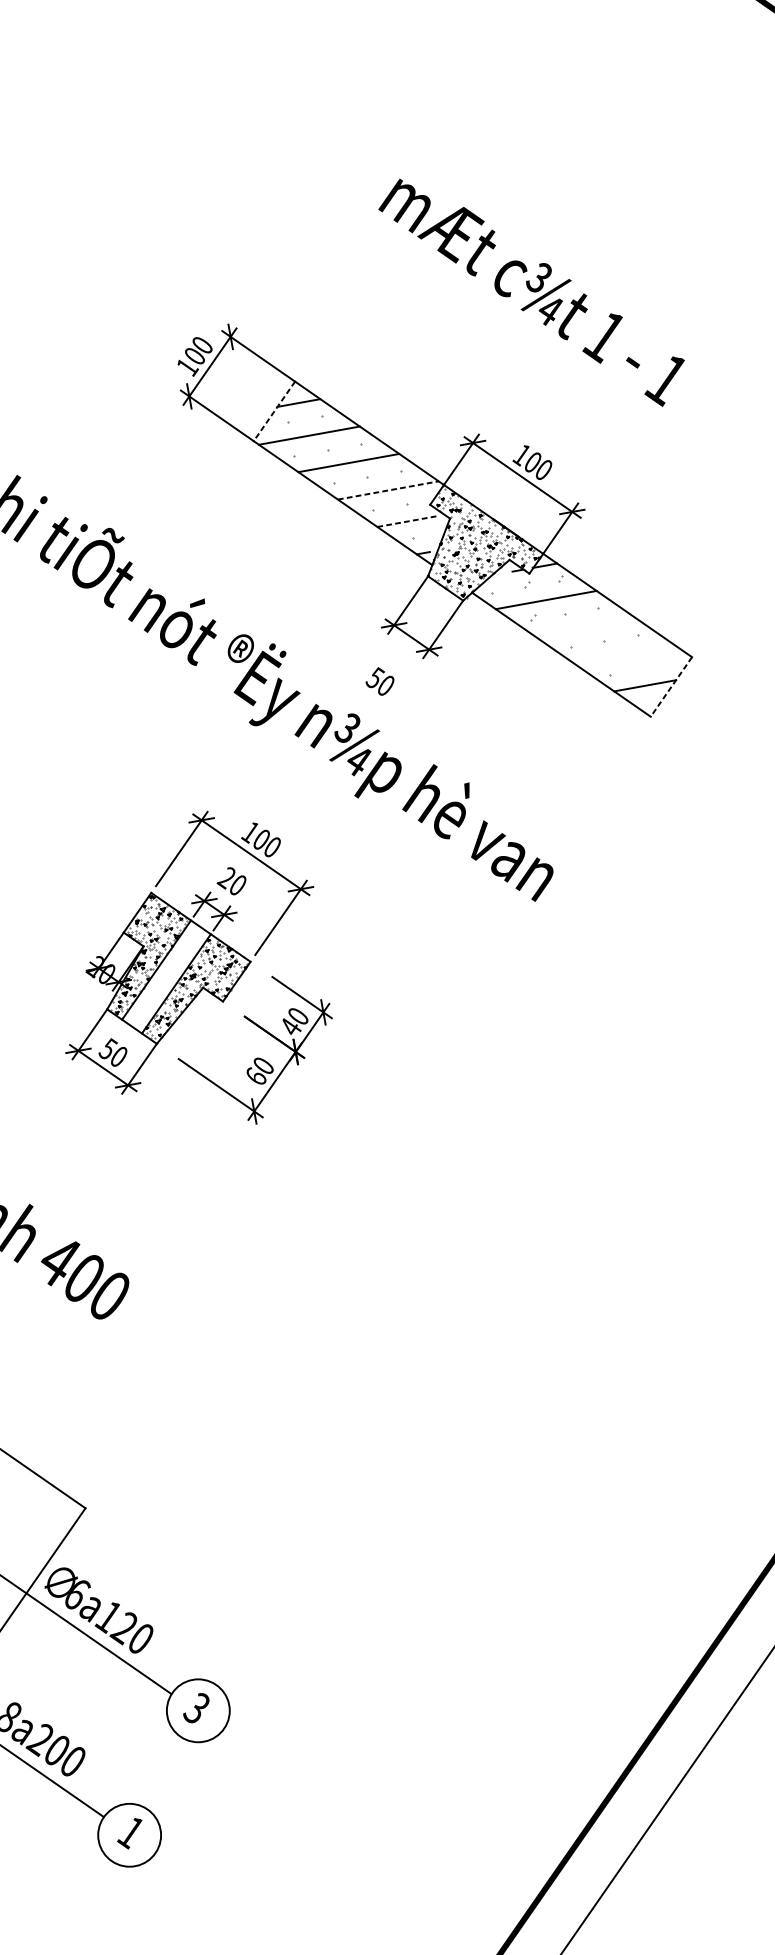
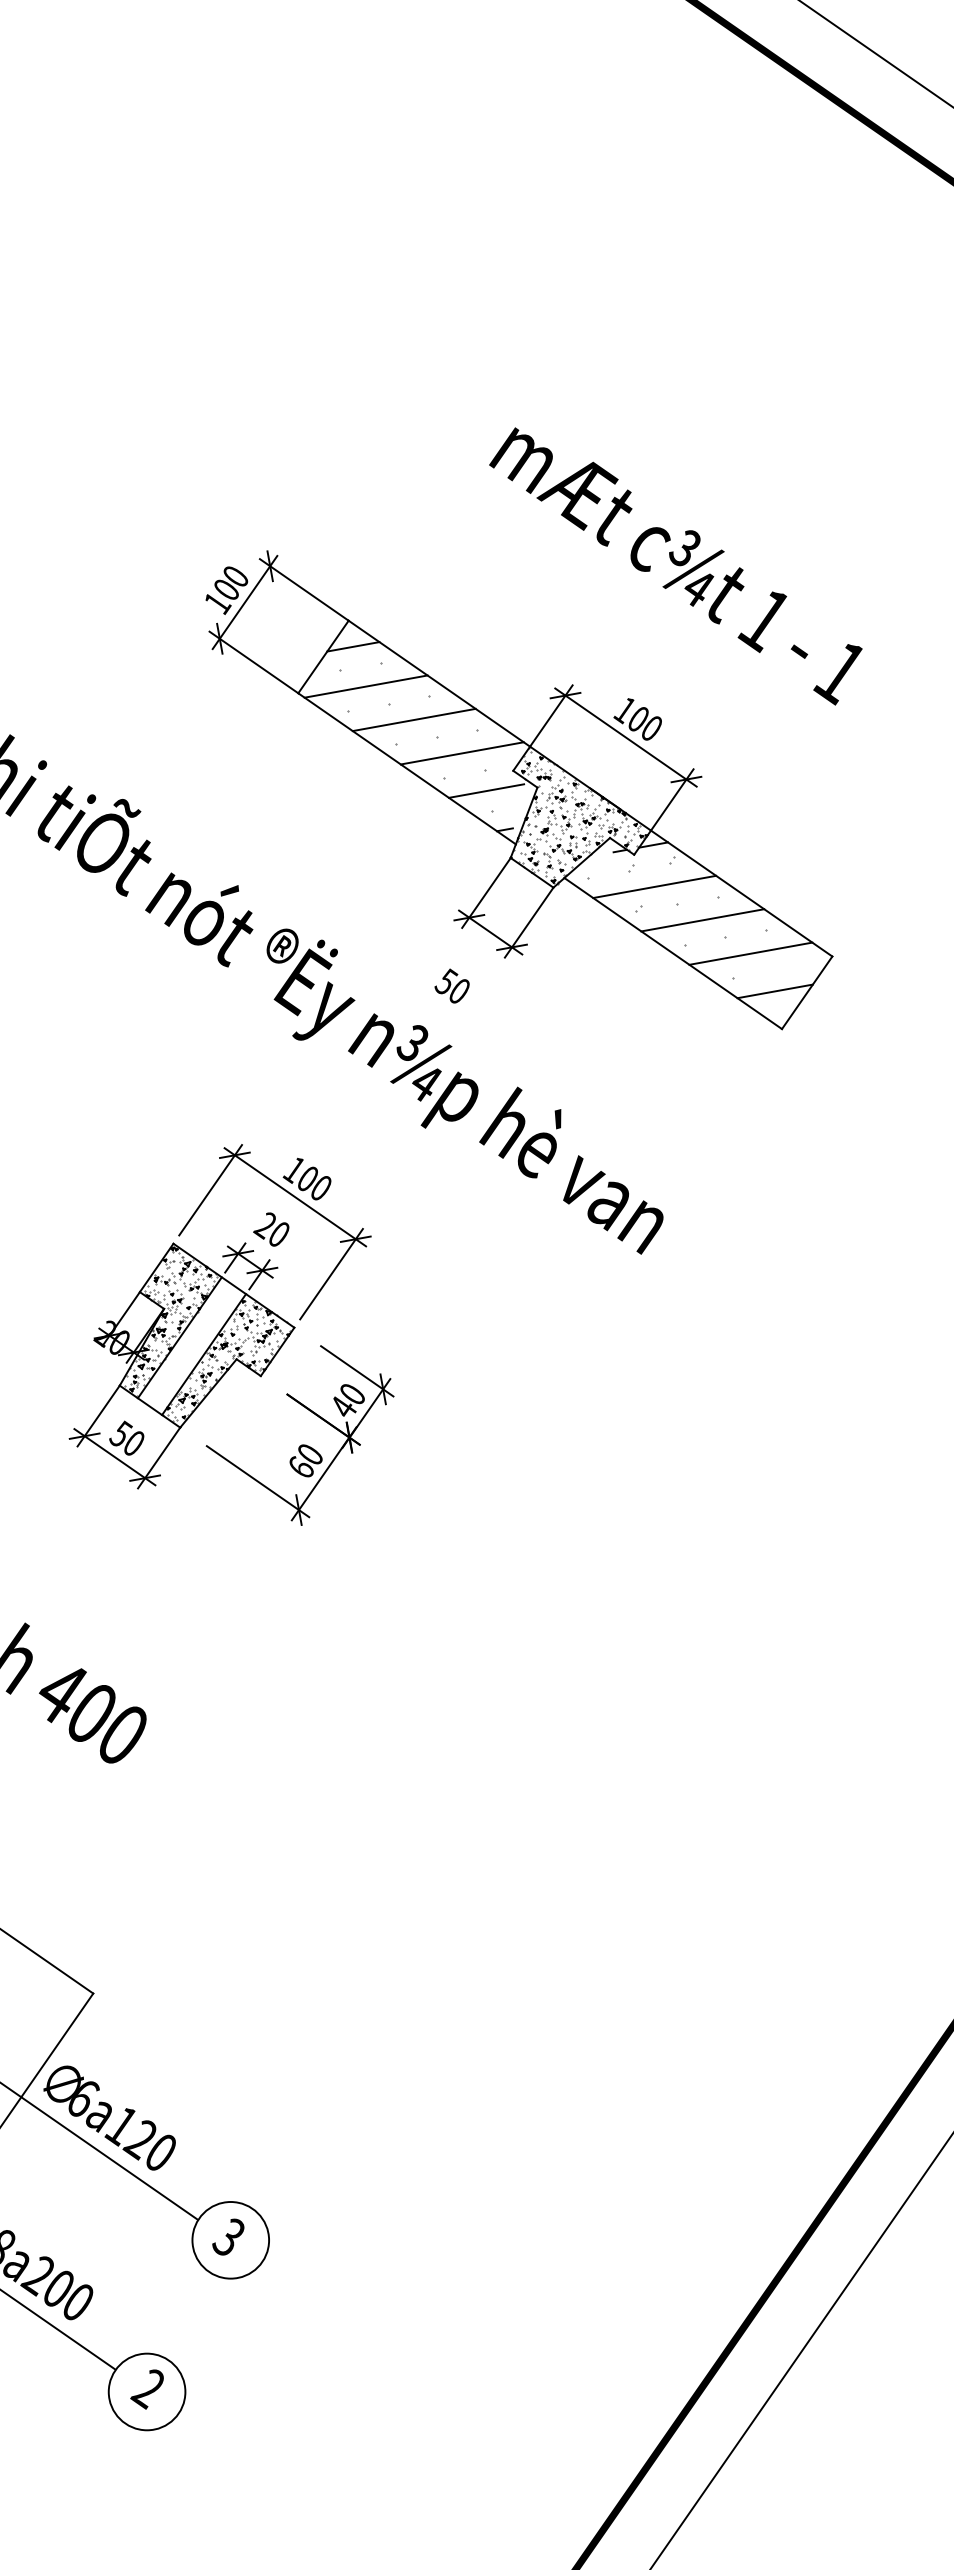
text: (531, 292) -> (675, 566), moved
line: (274, 411) -> (323, 657), dashed -> solid
line: (388, 490) -> (462, 753), dashed -> solid
line: (409, 520) -> (487, 790), dashed -> solid
line: (585, 627) -> (702, 920), added
line: (624, 654) -> (750, 953), added
line: (670, 687) -> (806, 993), dashed -> solid
text: (129, 1833) -> (146, 2389), 1 -> 2

